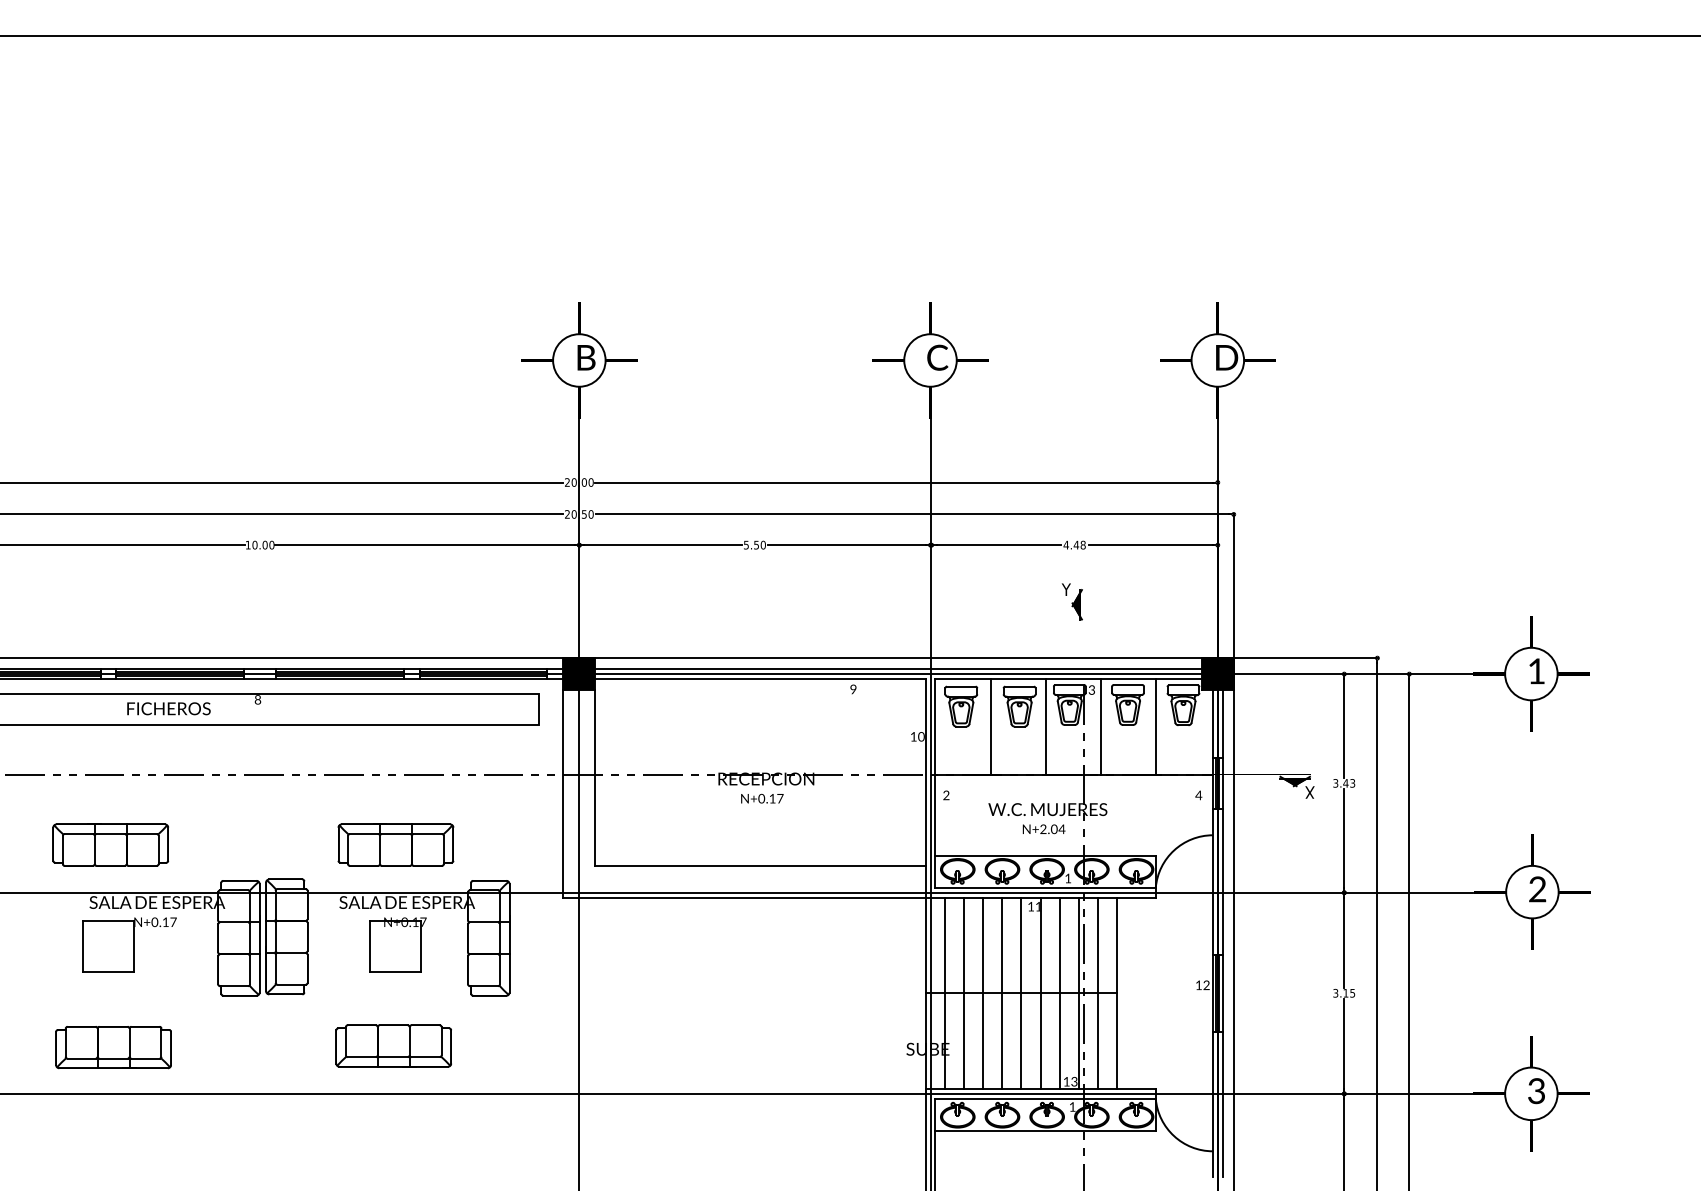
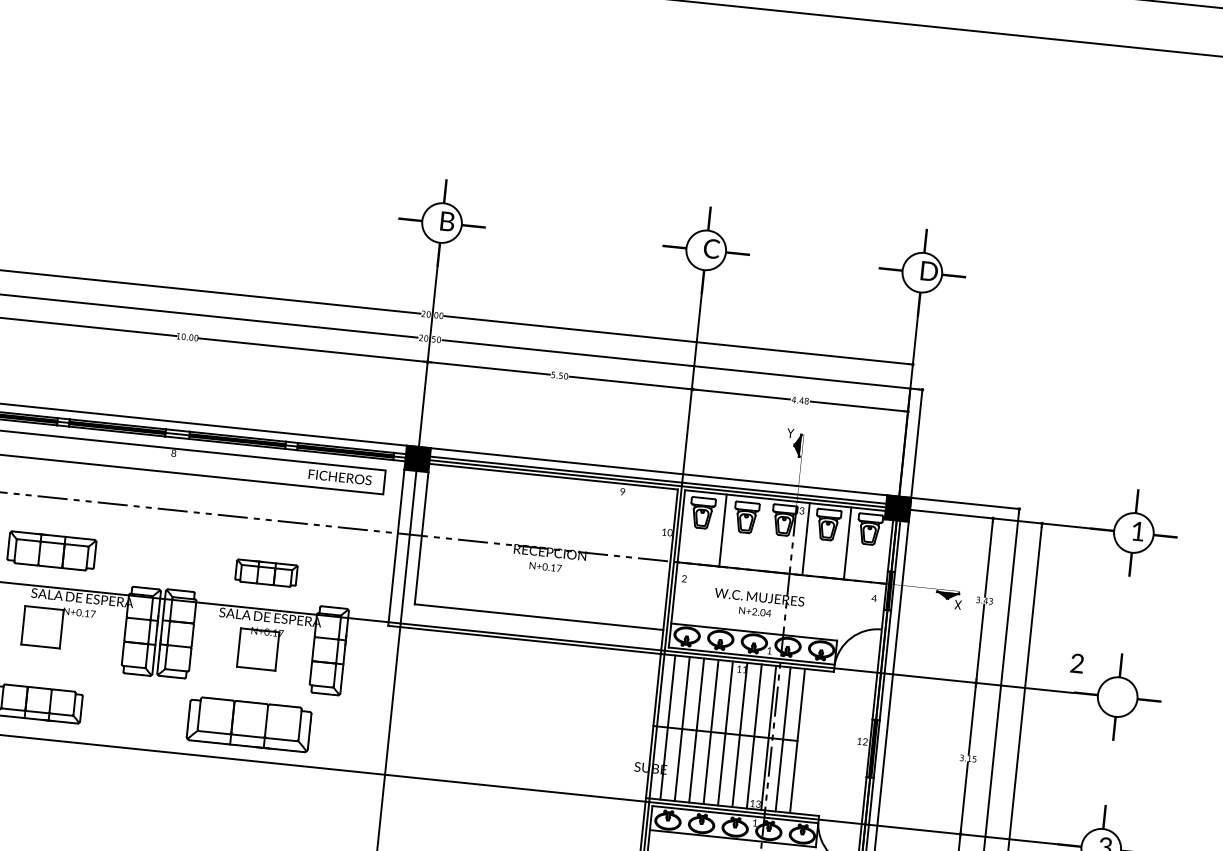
text: (168, 708) -> (339, 477), moved
line: (1045, 726) -> (764, 534), removed
part: (395, 844) -> (266, 572), size x0.7
text: (1537, 889) -> (1077, 663), moved
part: (393, 1045) -> (248, 723), size x1.4

